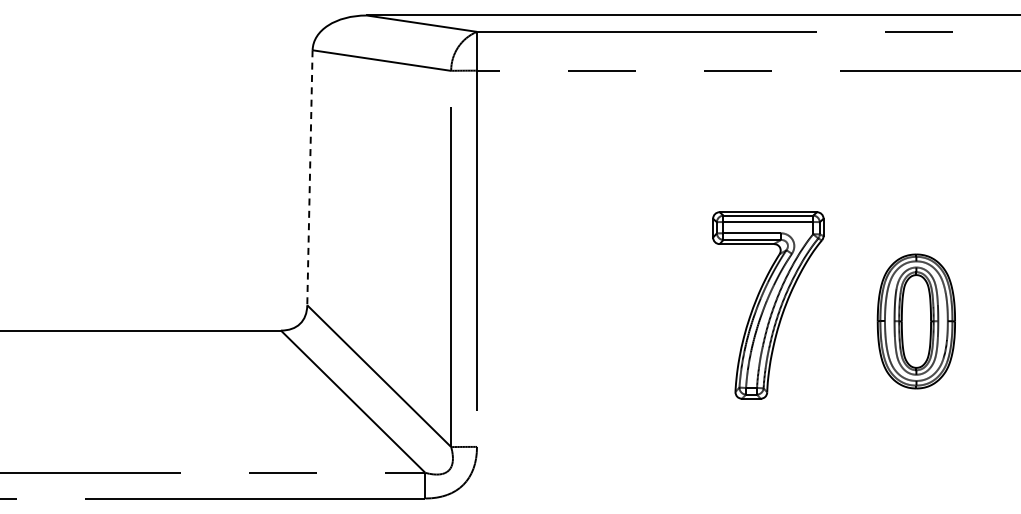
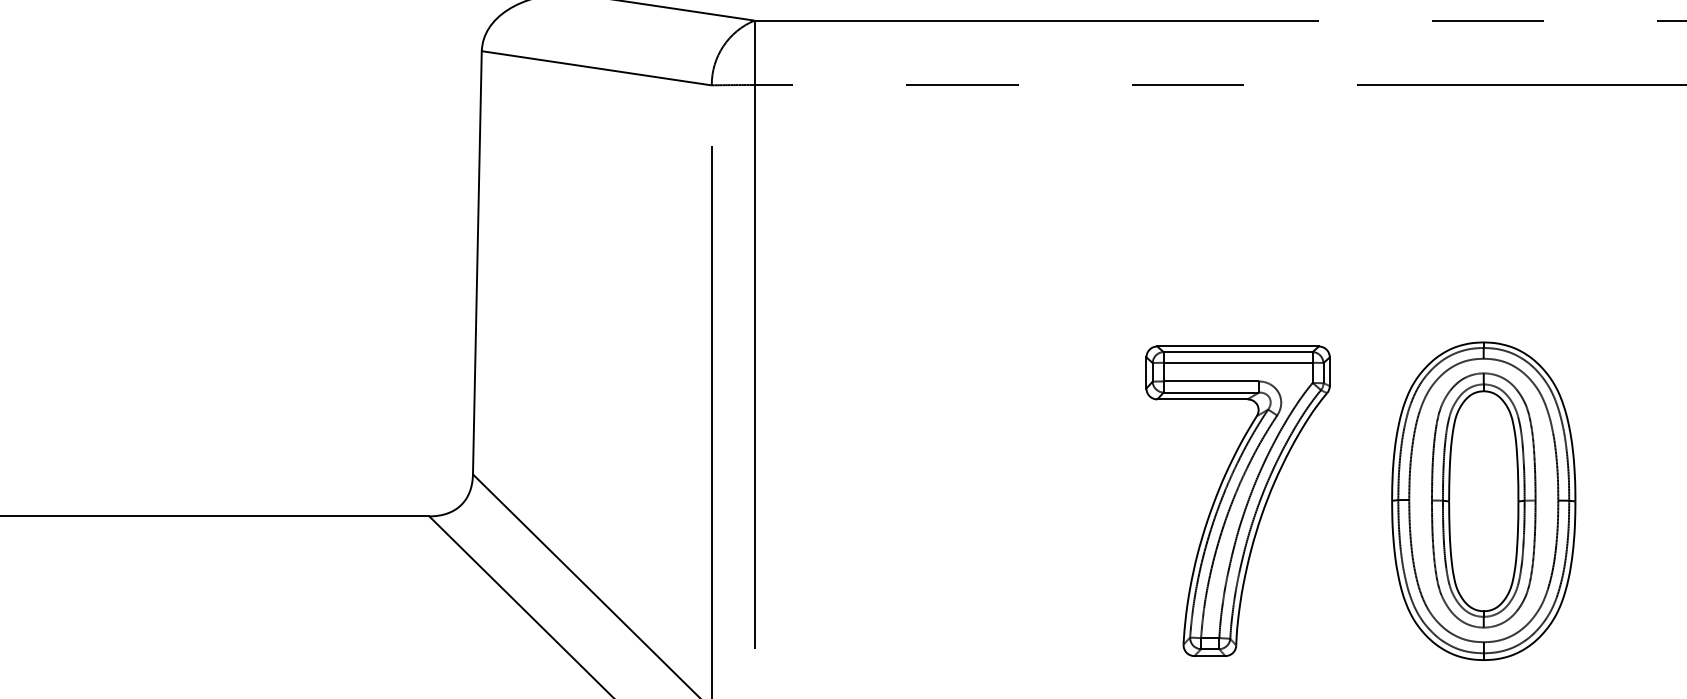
line: (309, 177) -> (476, 262), dashed -> solid
part: (768, 305) -> (1238, 501), moved
part: (916, 321) -> (1483, 501), size x1.43

